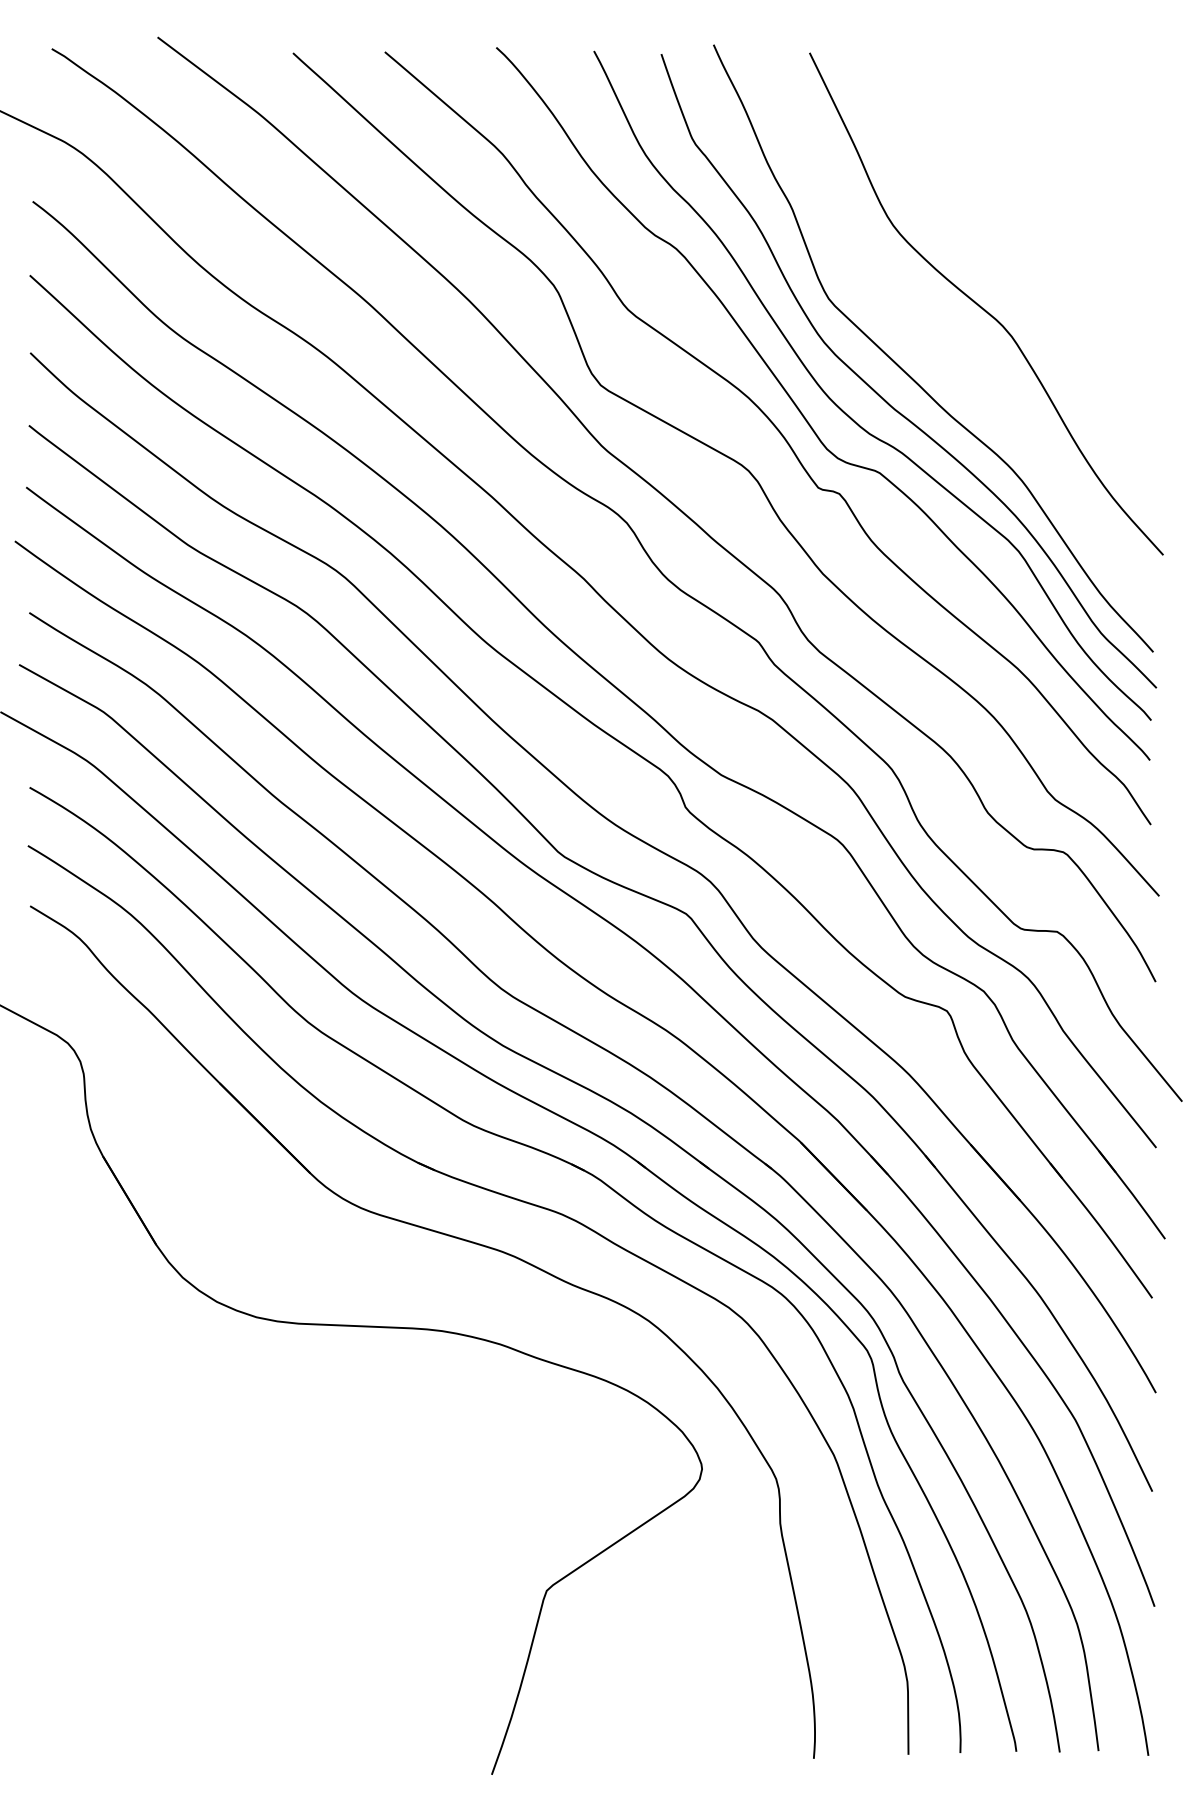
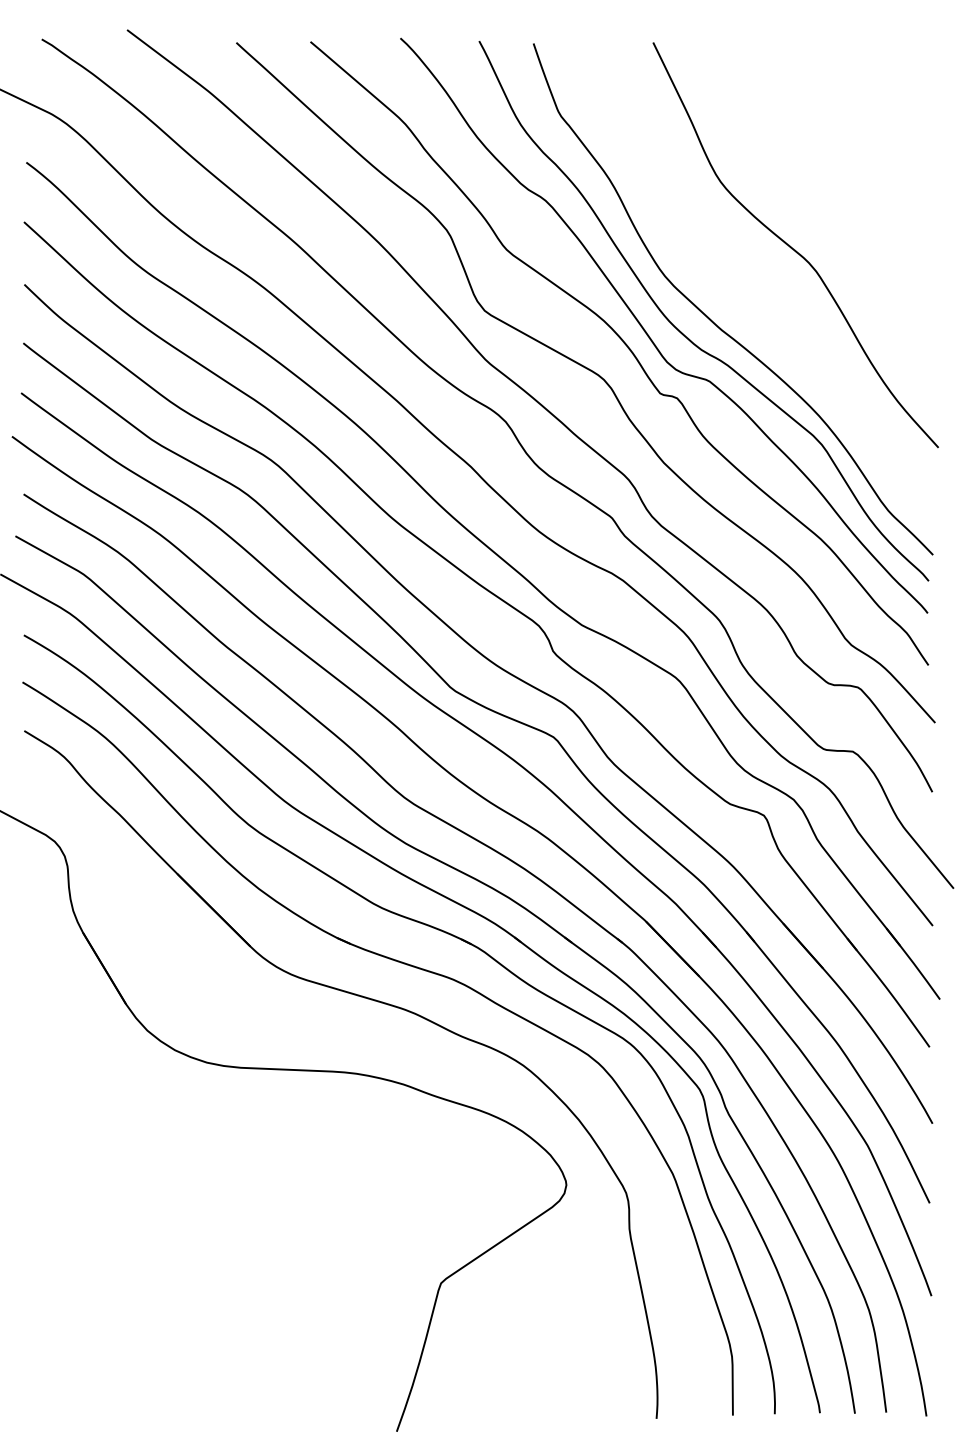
curve: (907, 372) -> (732, 300), removed

